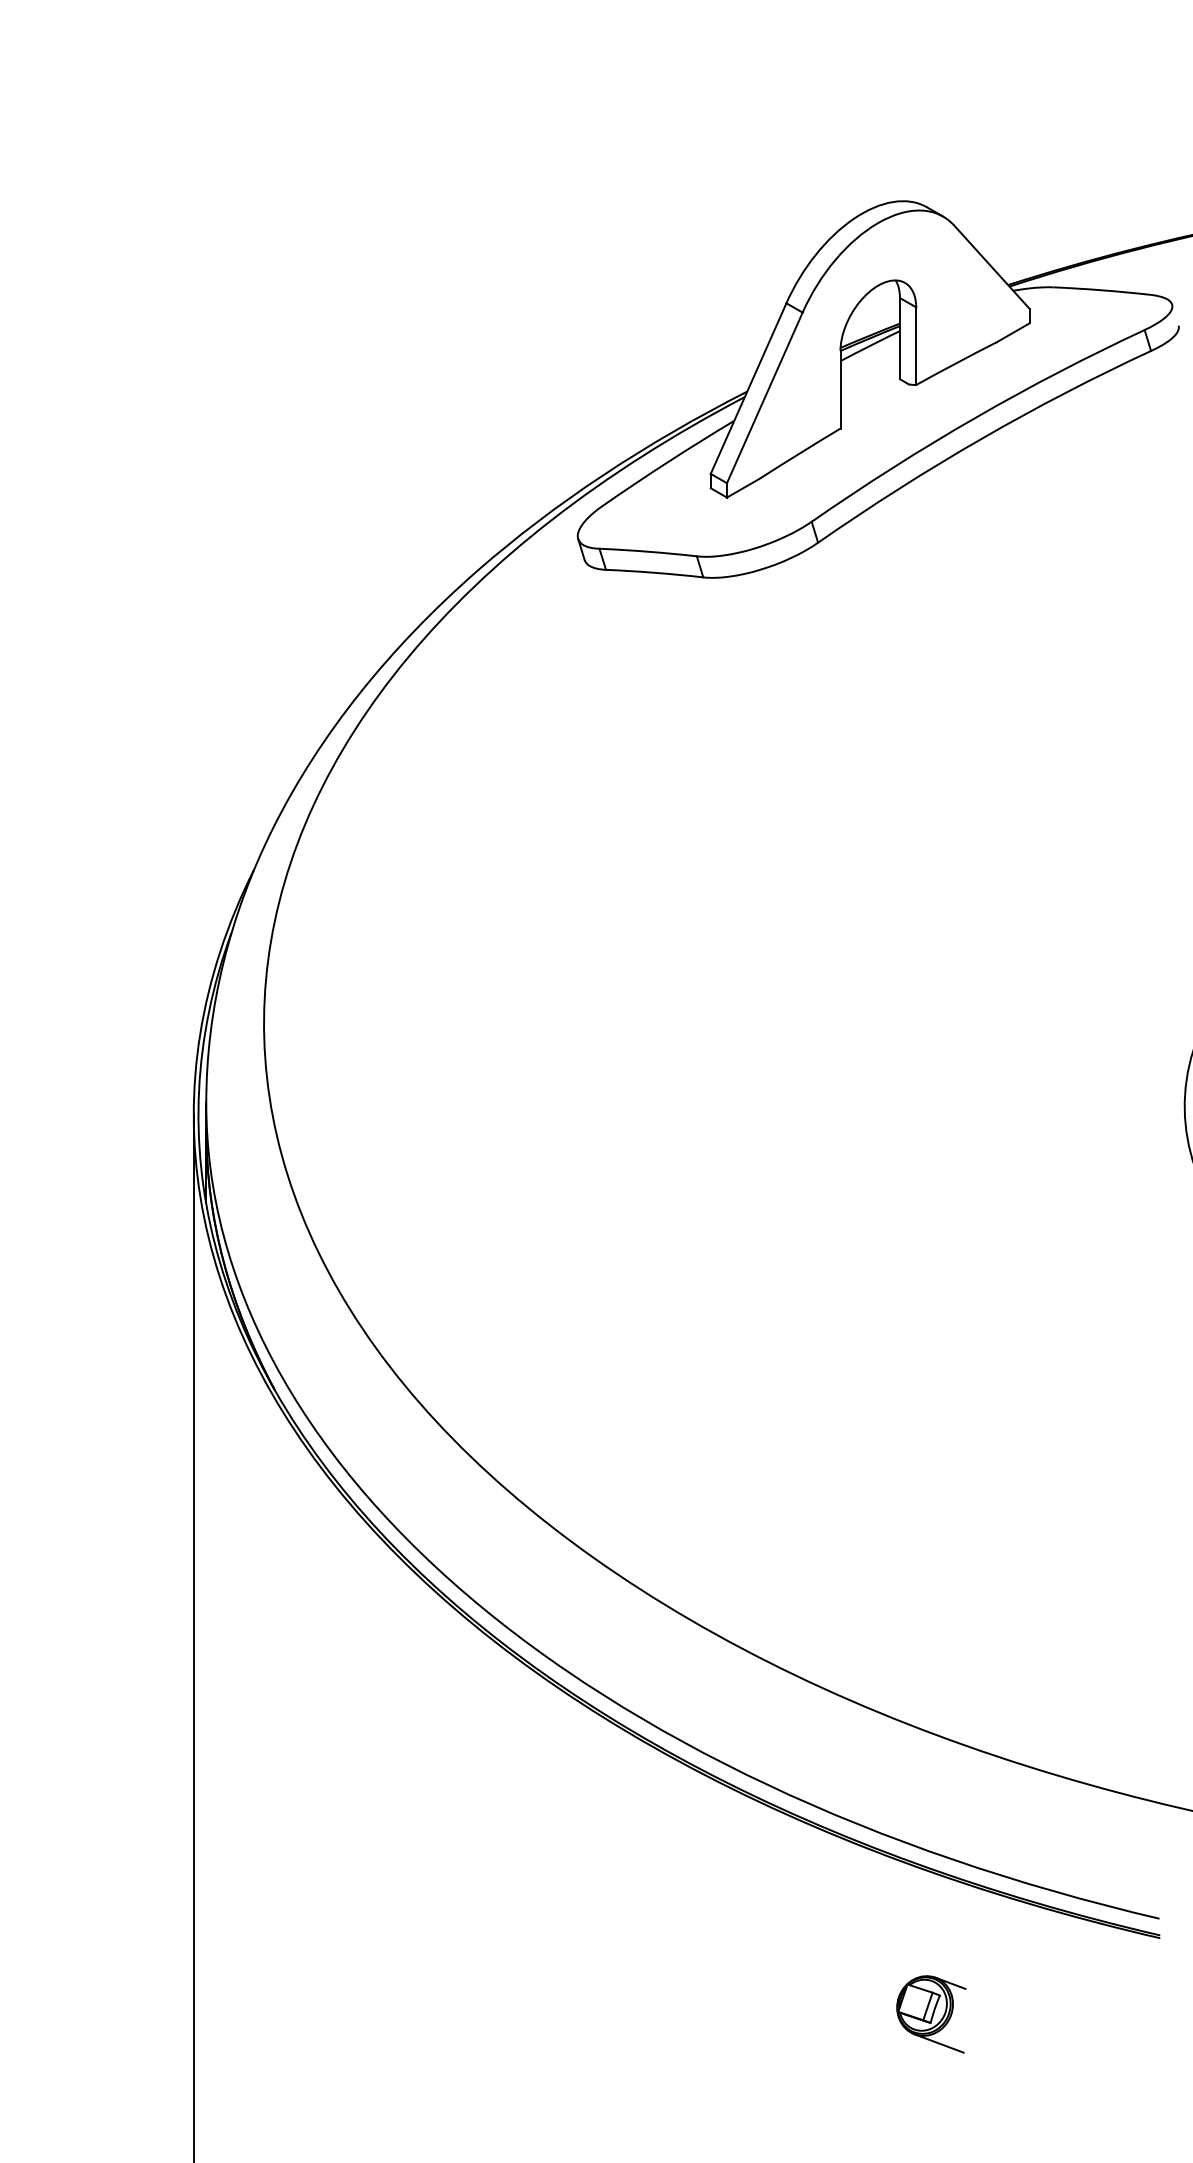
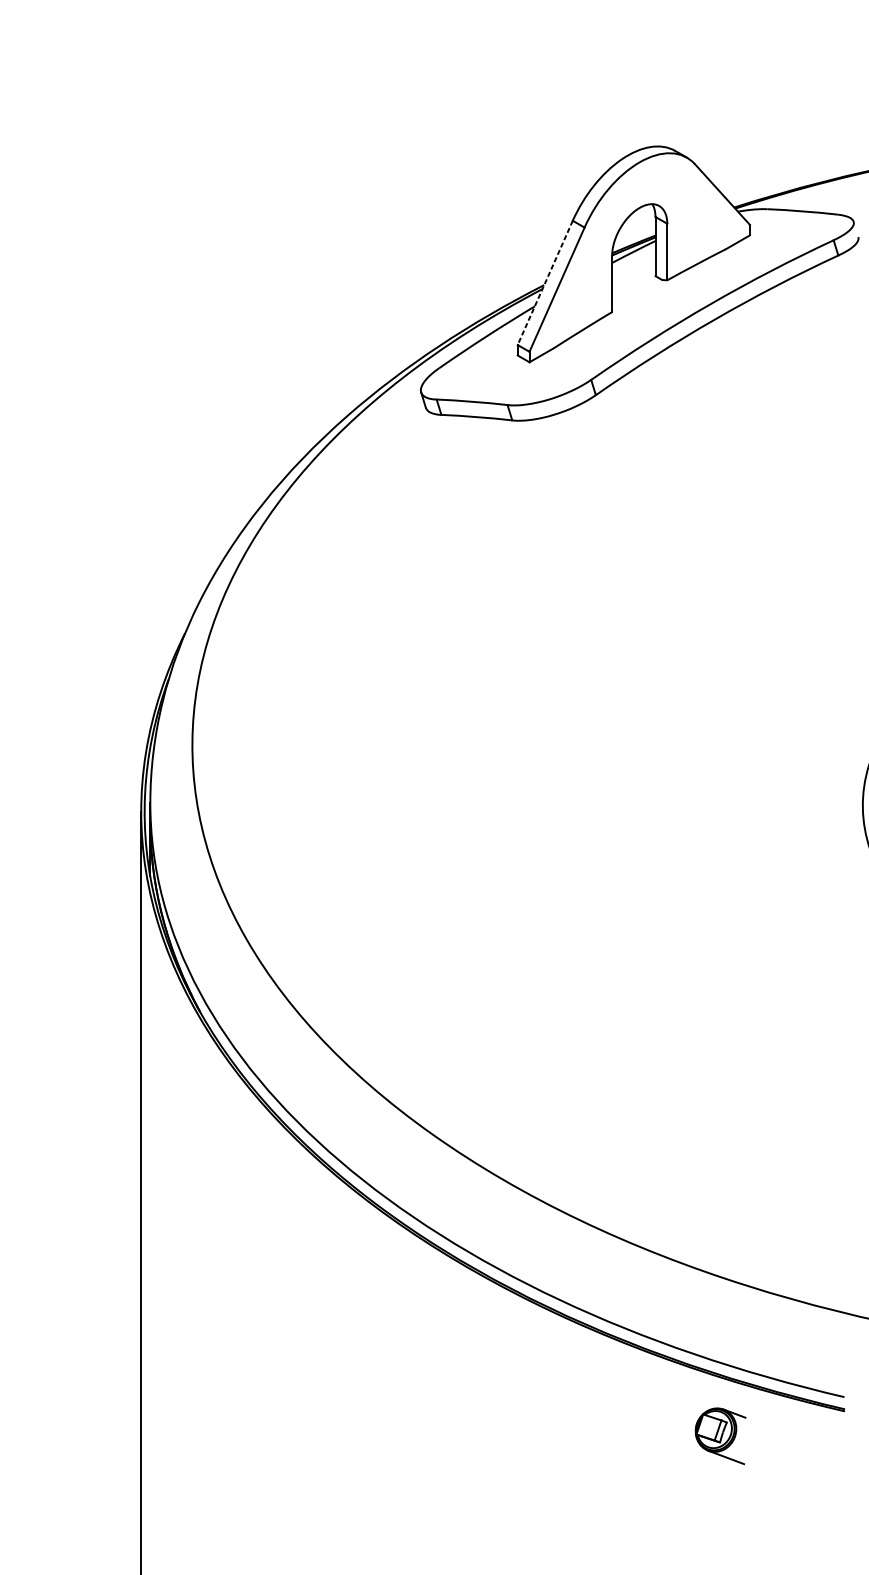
line: (748, 389) -> (545, 283), solid -> dashed
part: (931, 2014) -> (720, 1436), moved

